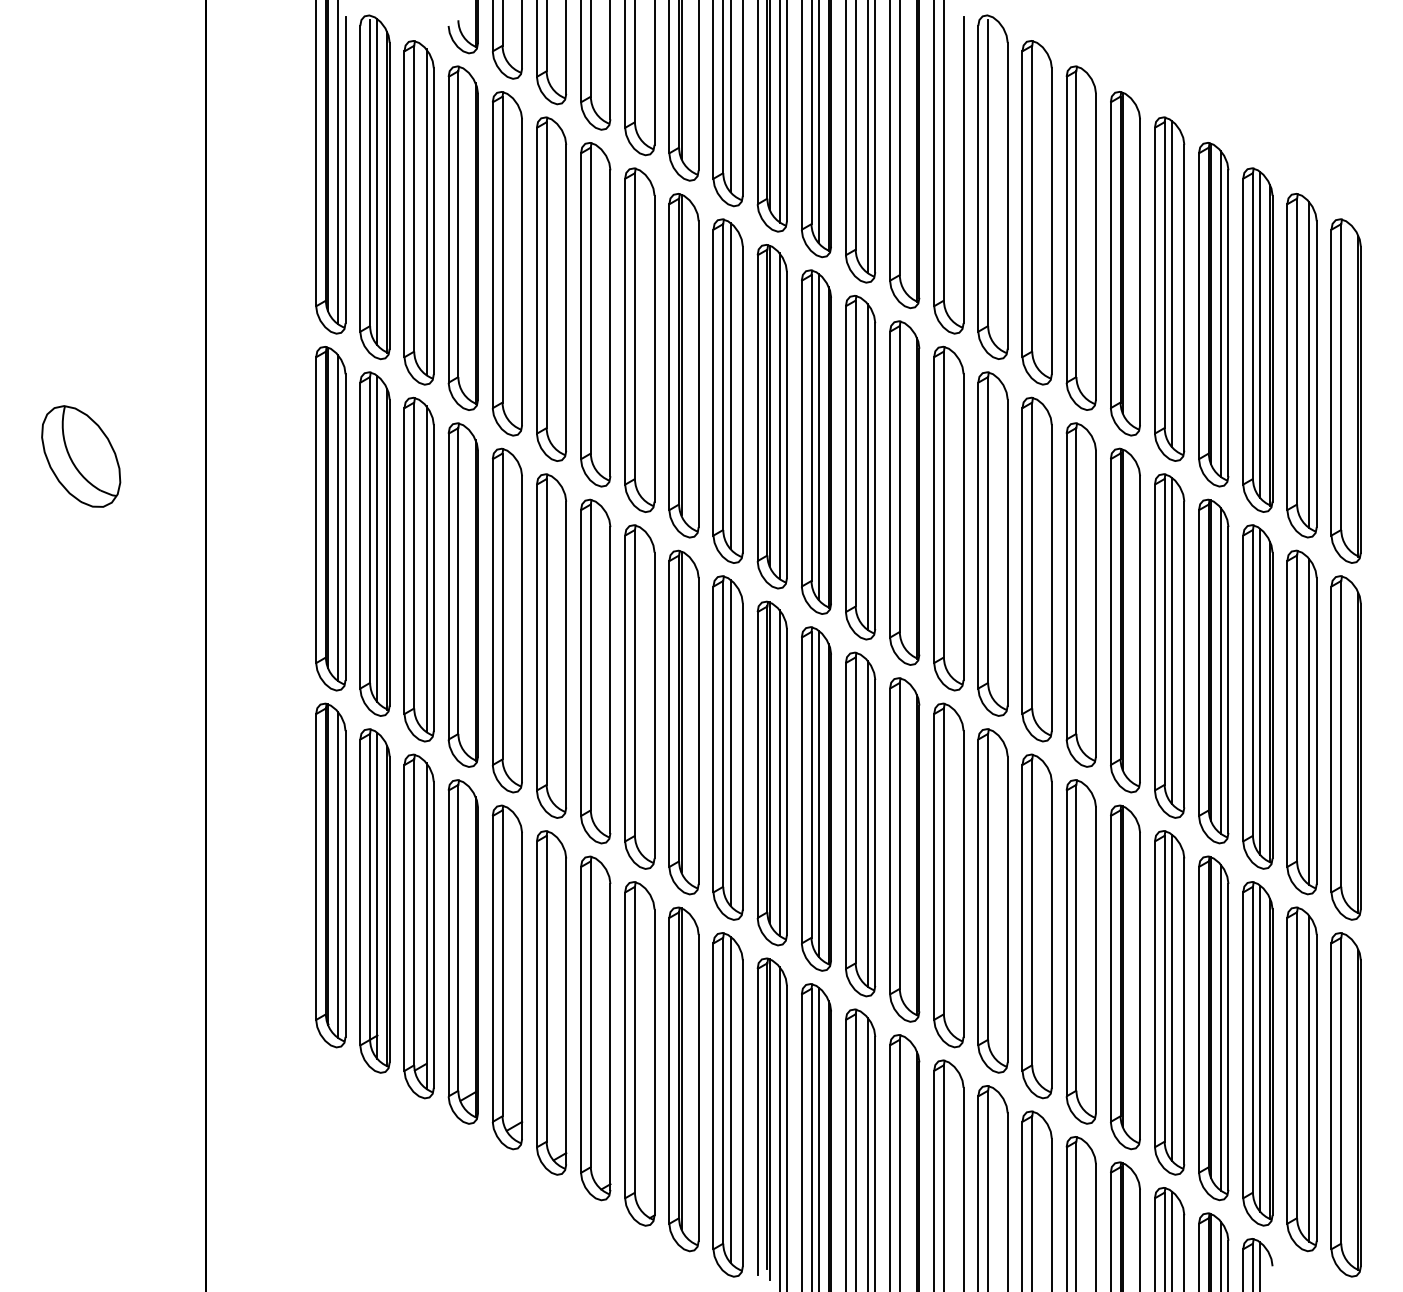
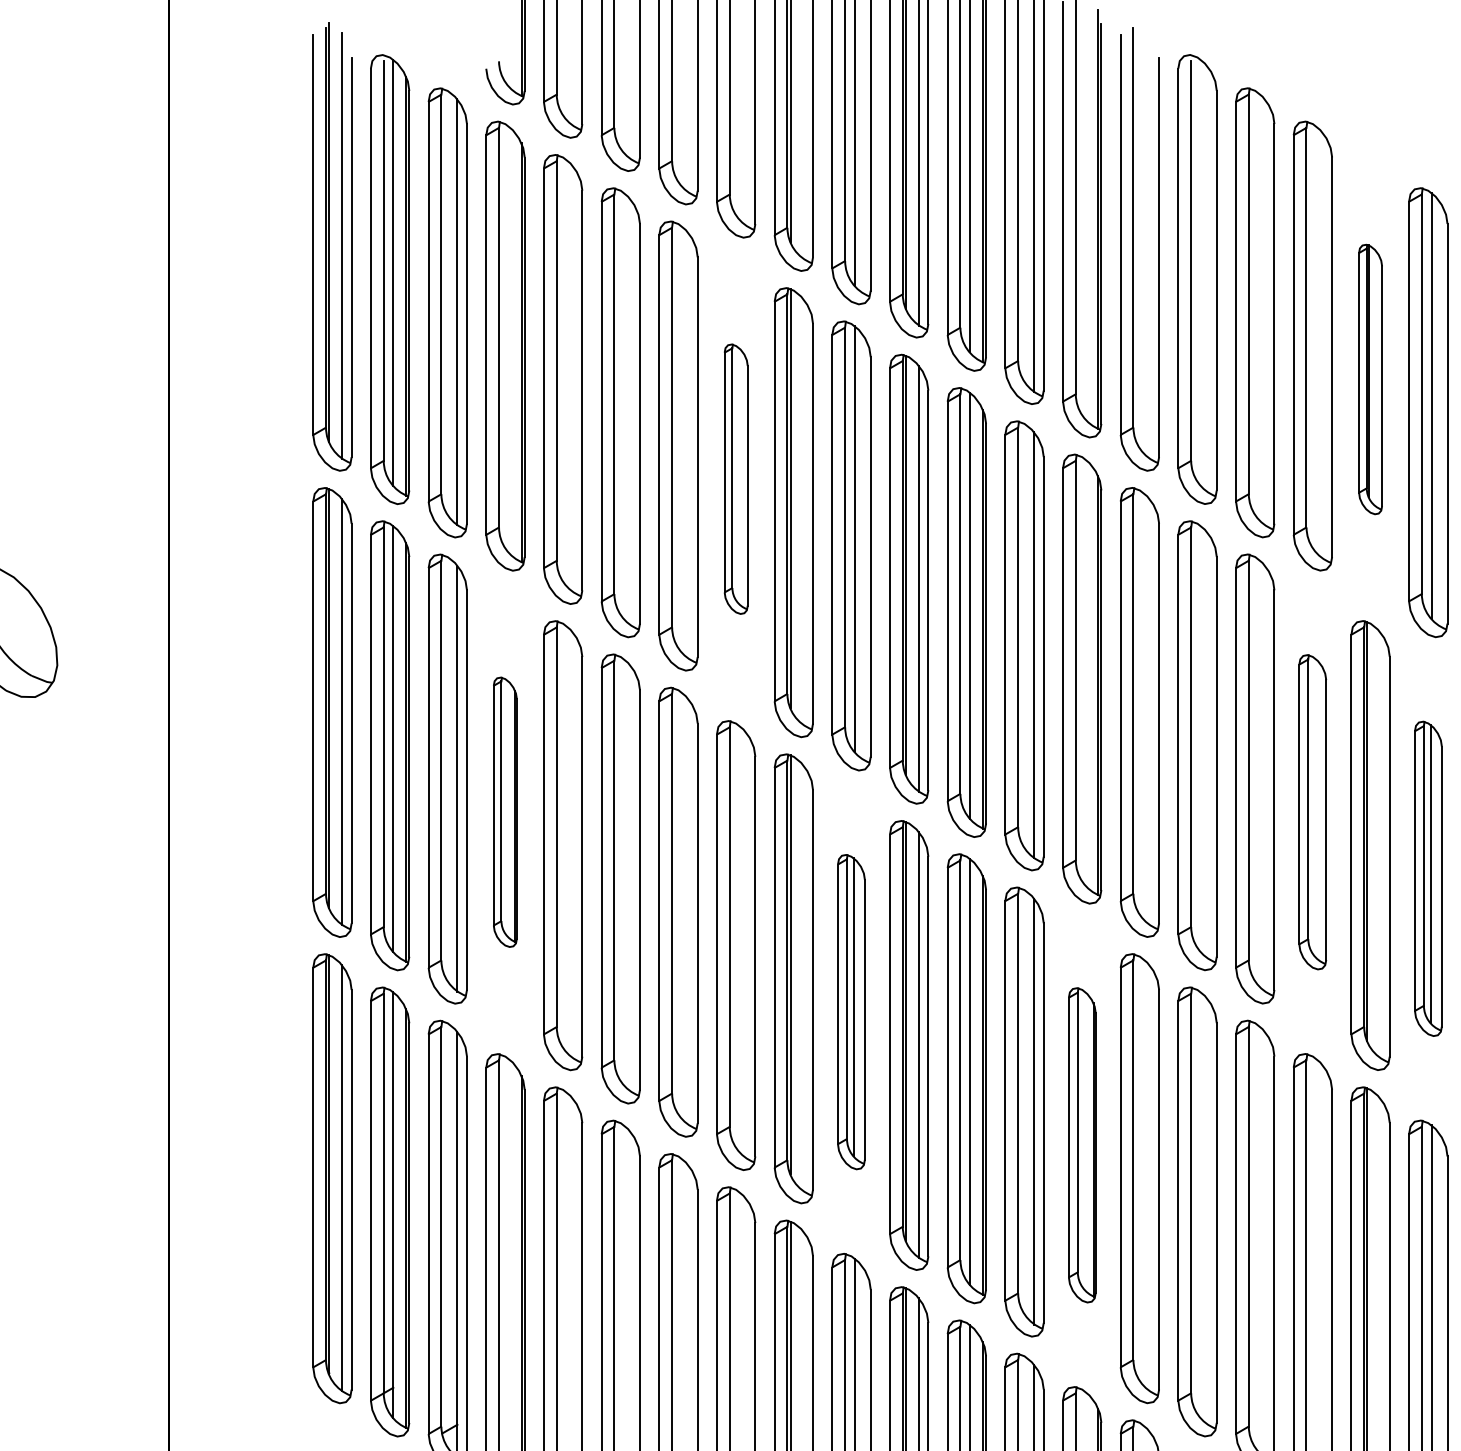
part: (1125, 263) -> (1370, 379), size x0.6
part: (639, 339) -> (735, 478), size x0.6
part: (462, 594) -> (504, 811), size x0.6
part: (1080, 594) -> (1311, 811), size x0.7
part: (1169, 645) -> (1428, 878), size x0.7
part: (727, 747) -> (850, 1011), size x0.7
part: (904, 849) -> (1081, 1144), size x0.7

